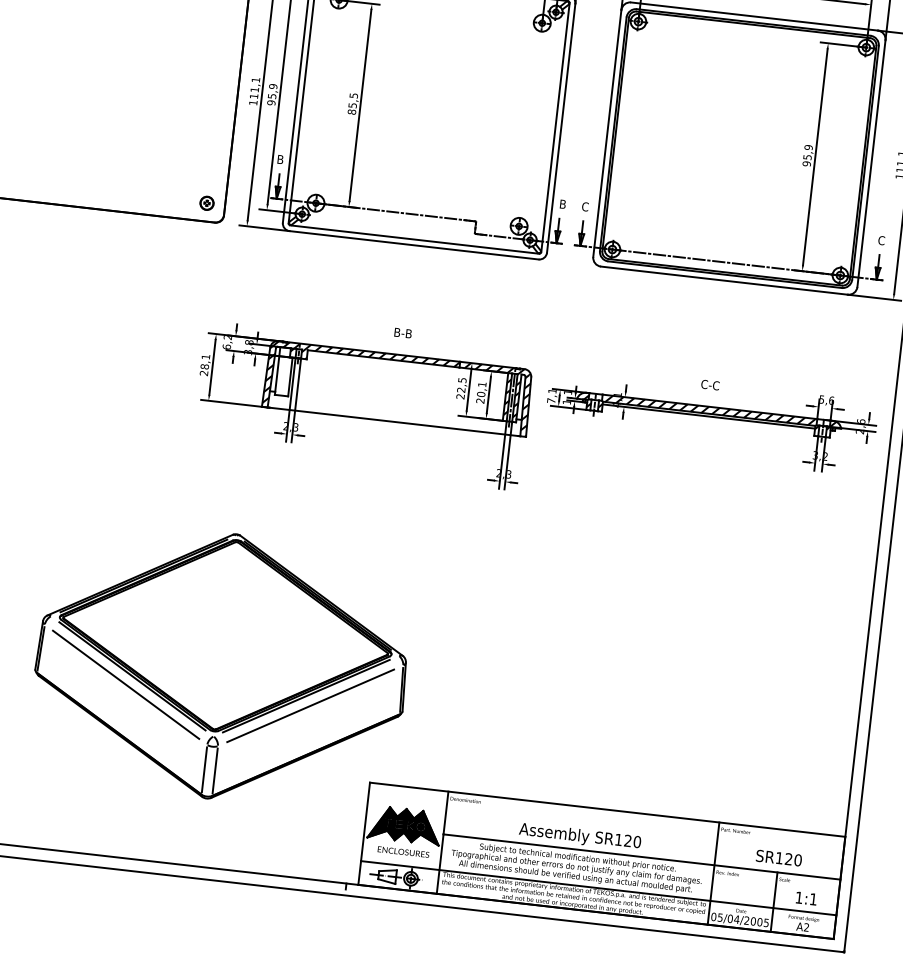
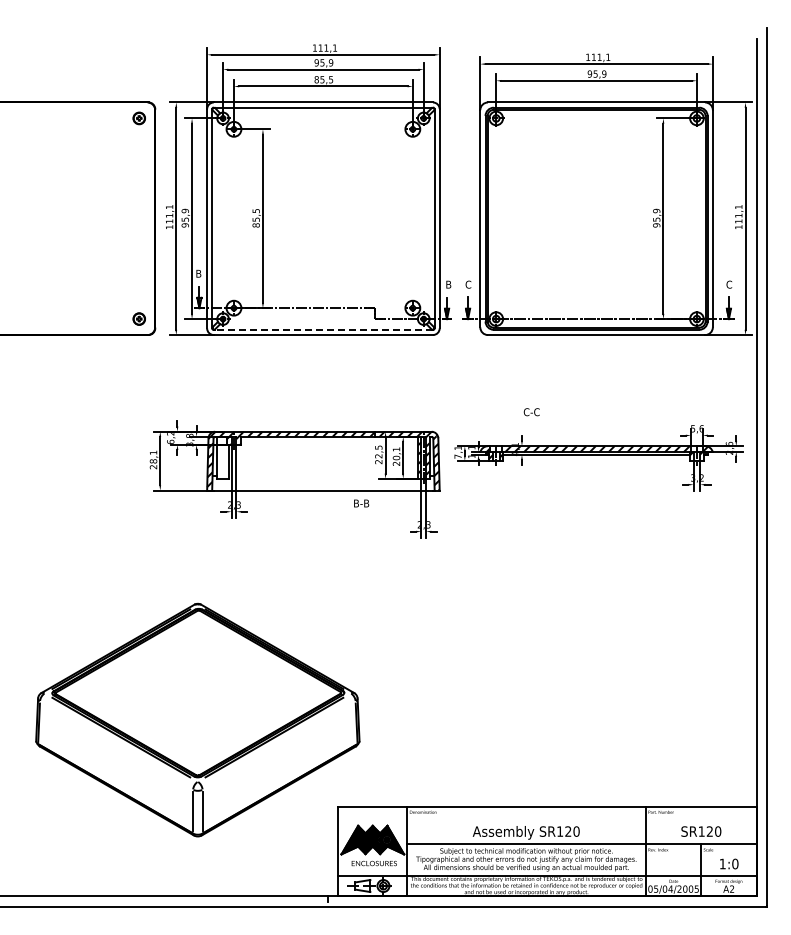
line: (414, 240) -> (323, 330), solid -> dashed
text: (403, 333) -> (361, 503), moved
text: (710, 385) -> (531, 412), moved
line: (125, 684) -> (116, 745), removed
line: (311, 705) -> (279, 745), removed
text: (813, 898) -> (735, 863), 1:1 -> 1:0

